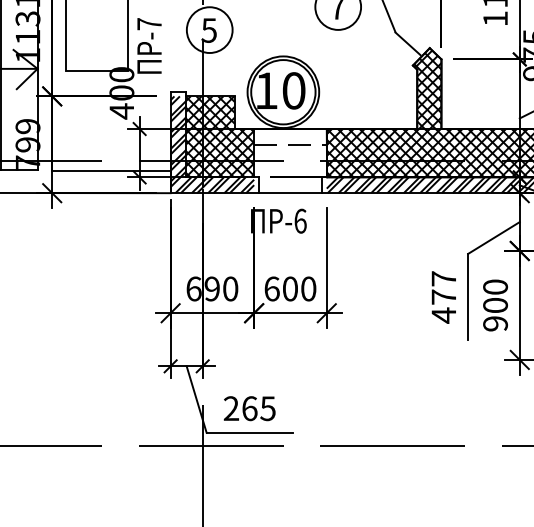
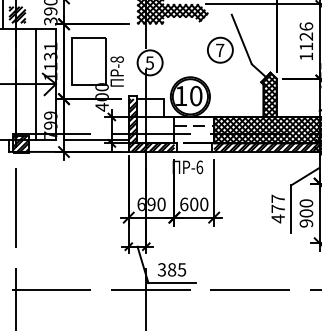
text: (148, 23) -> (116, 59), -7 -> -8
hatch: (219, 137) -> (155, 121), removed
text: (239, 408) -> (166, 269), 265 -> 385

